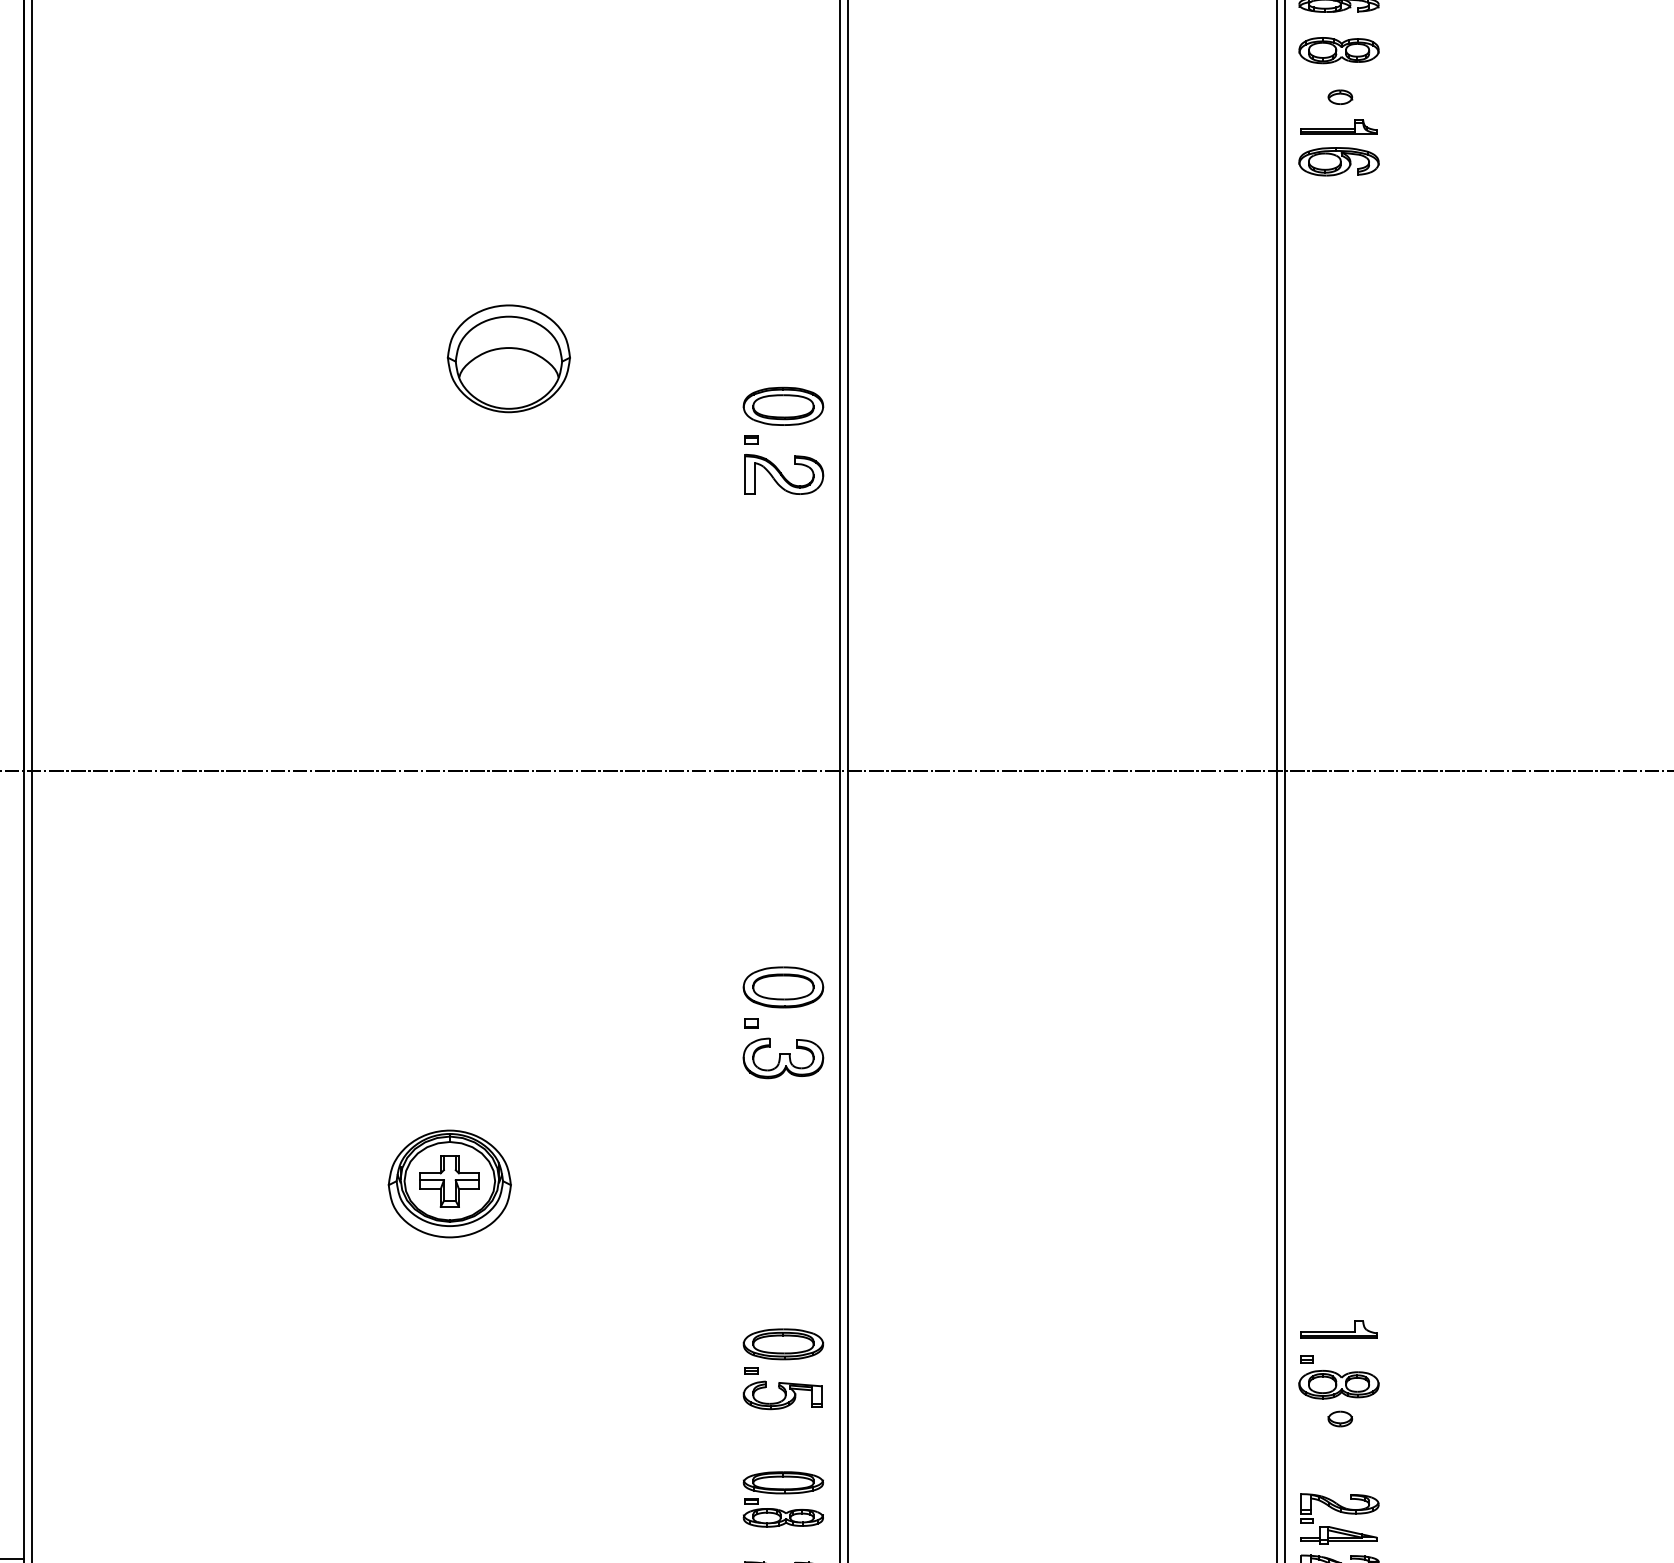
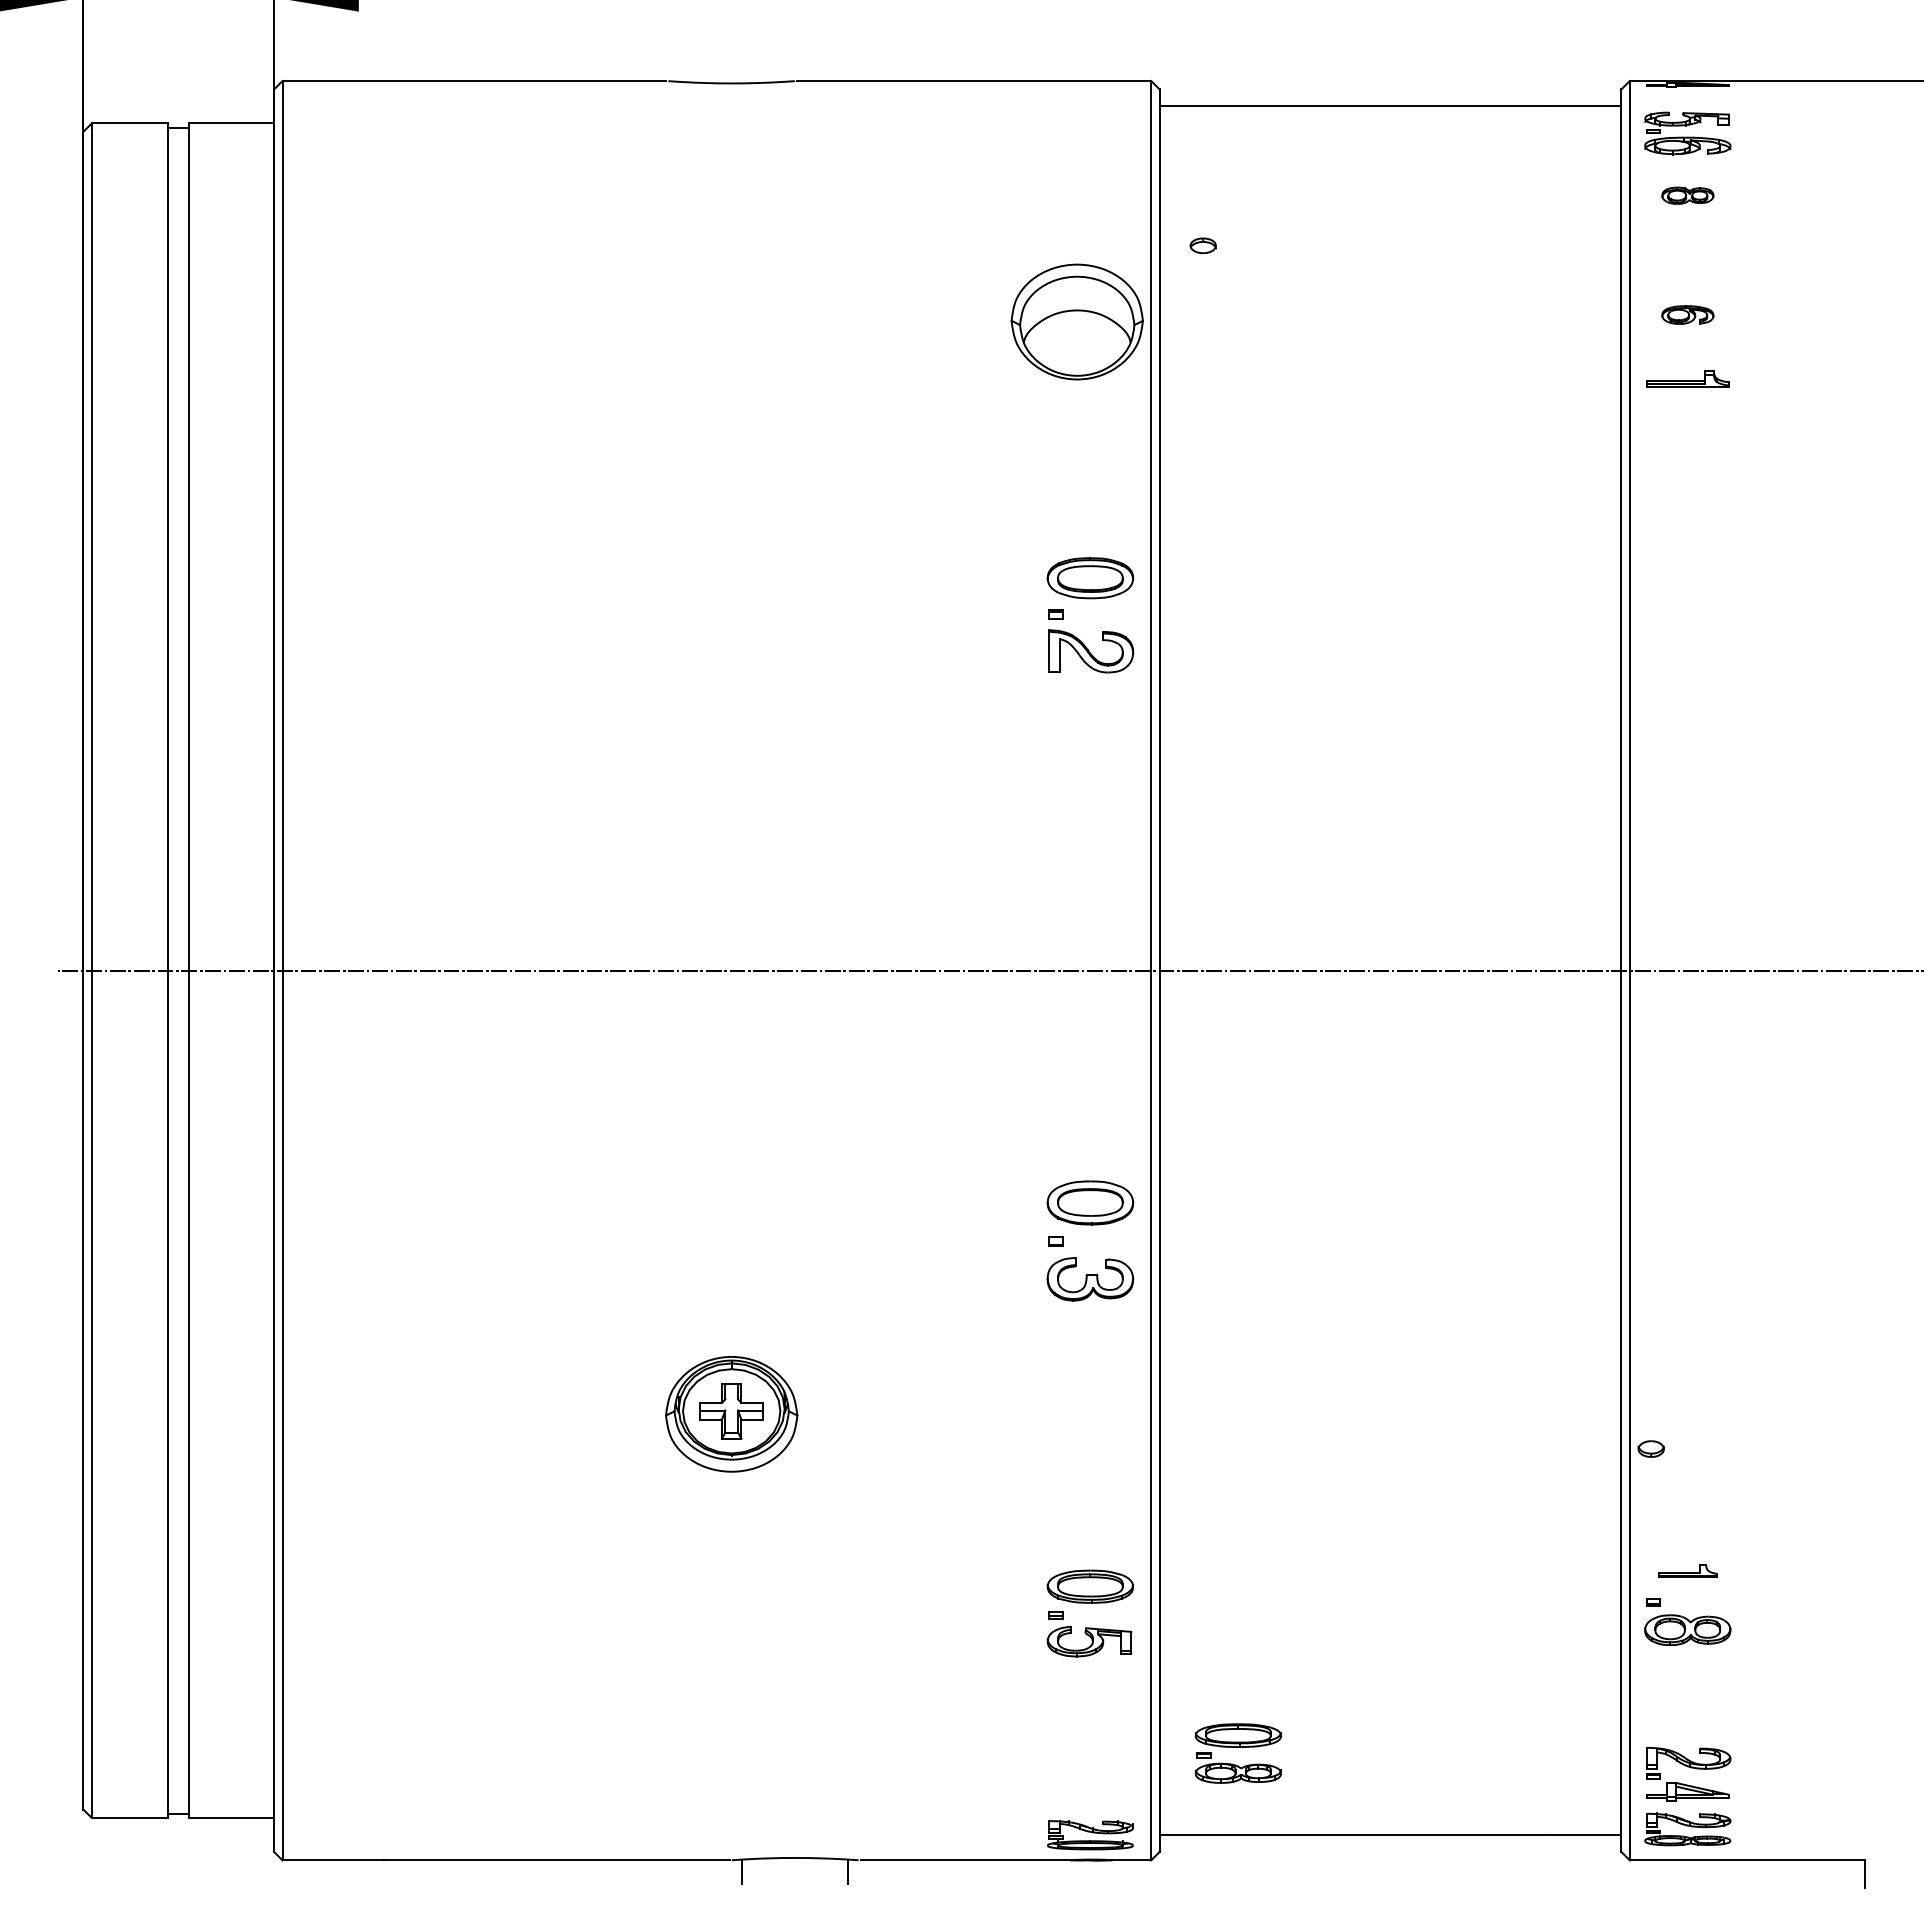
part: (1338, 50) -> (1687, 195), size x0.6
part: (1339, 96) -> (1202, 245), moved
part: (1338, 126) -> (1687, 378), moved
part: (1338, 161) -> (1687, 314), size x0.6
part: (508, 358) -> (1076, 321), moved
part: (1338, 1329) -> (1687, 1570), size x0.7
part: (1339, 1418) -> (1650, 1448), moved
part: (782, 1499) -> (1237, 1753), moved

